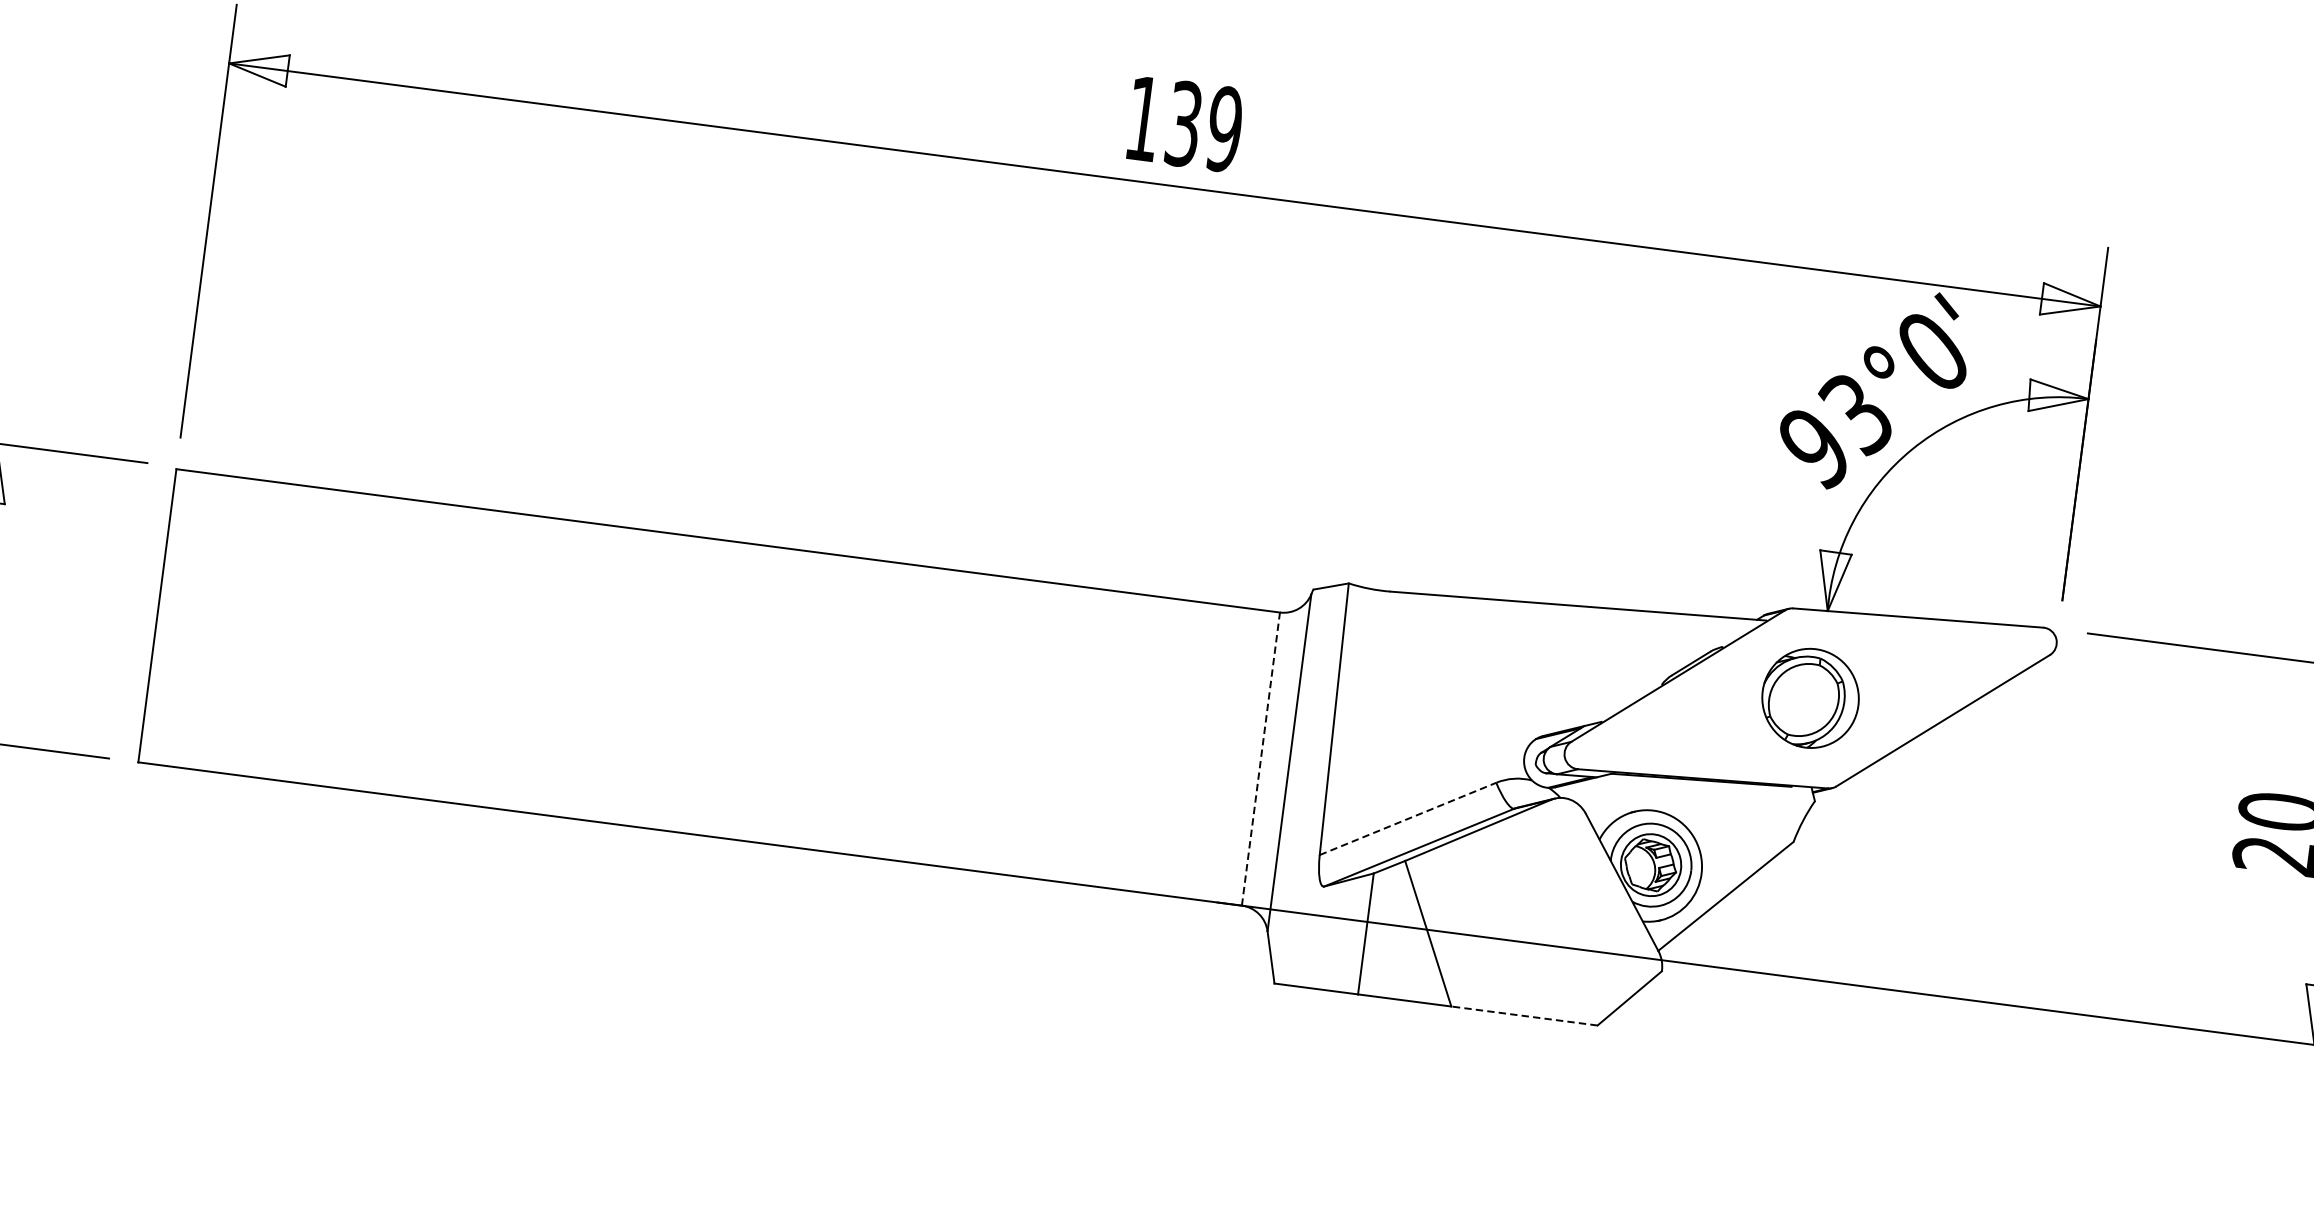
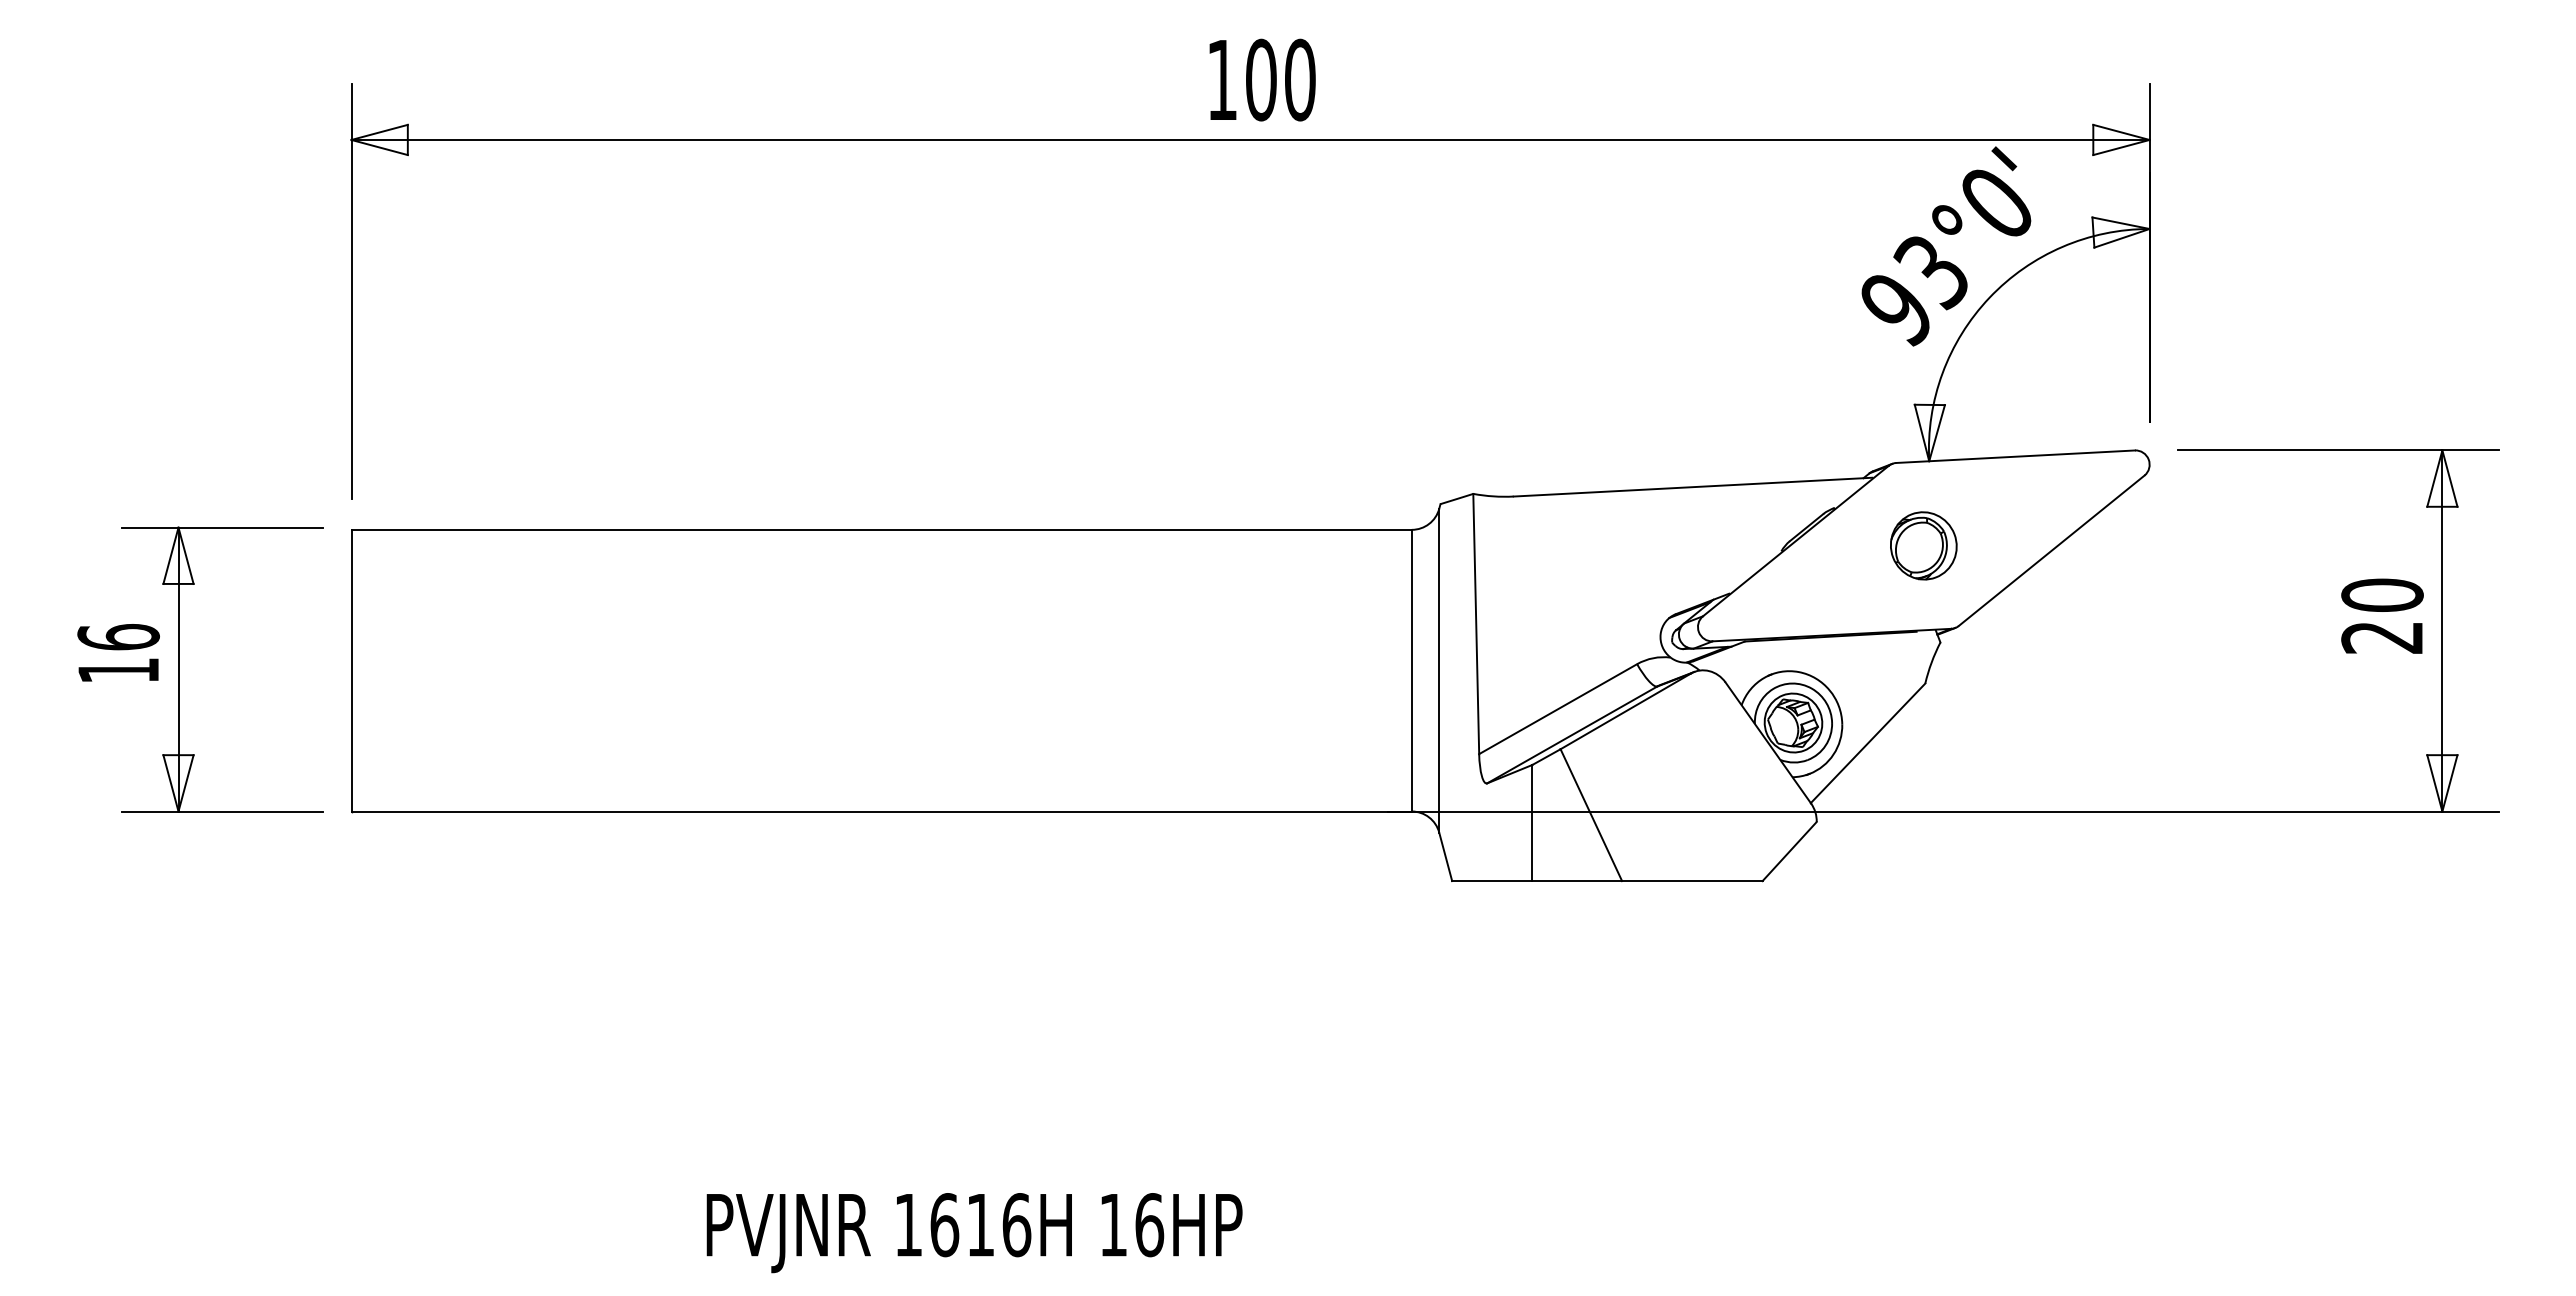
text: (1204, 126) -> (1280, 79), 139 -> 100
part: (1810, 697) -> (1923, 545), size x0.71
line: (1260, 758) -> (1411, 670), dashed -> solid
line: (1408, 819) -> (1558, 709), dashed -> solid
line: (1523, 1016) -> (1691, 881), dashed -> solid

